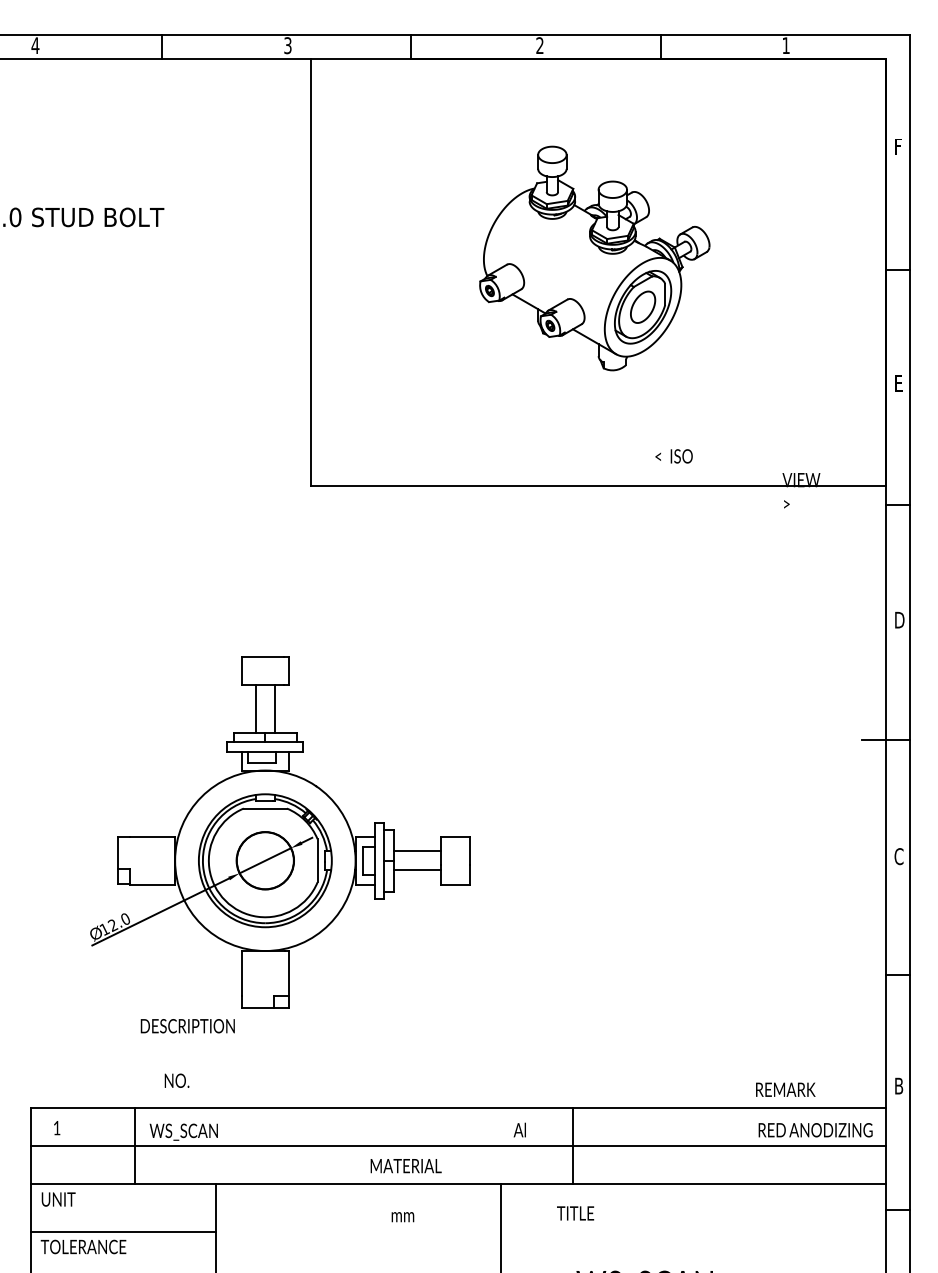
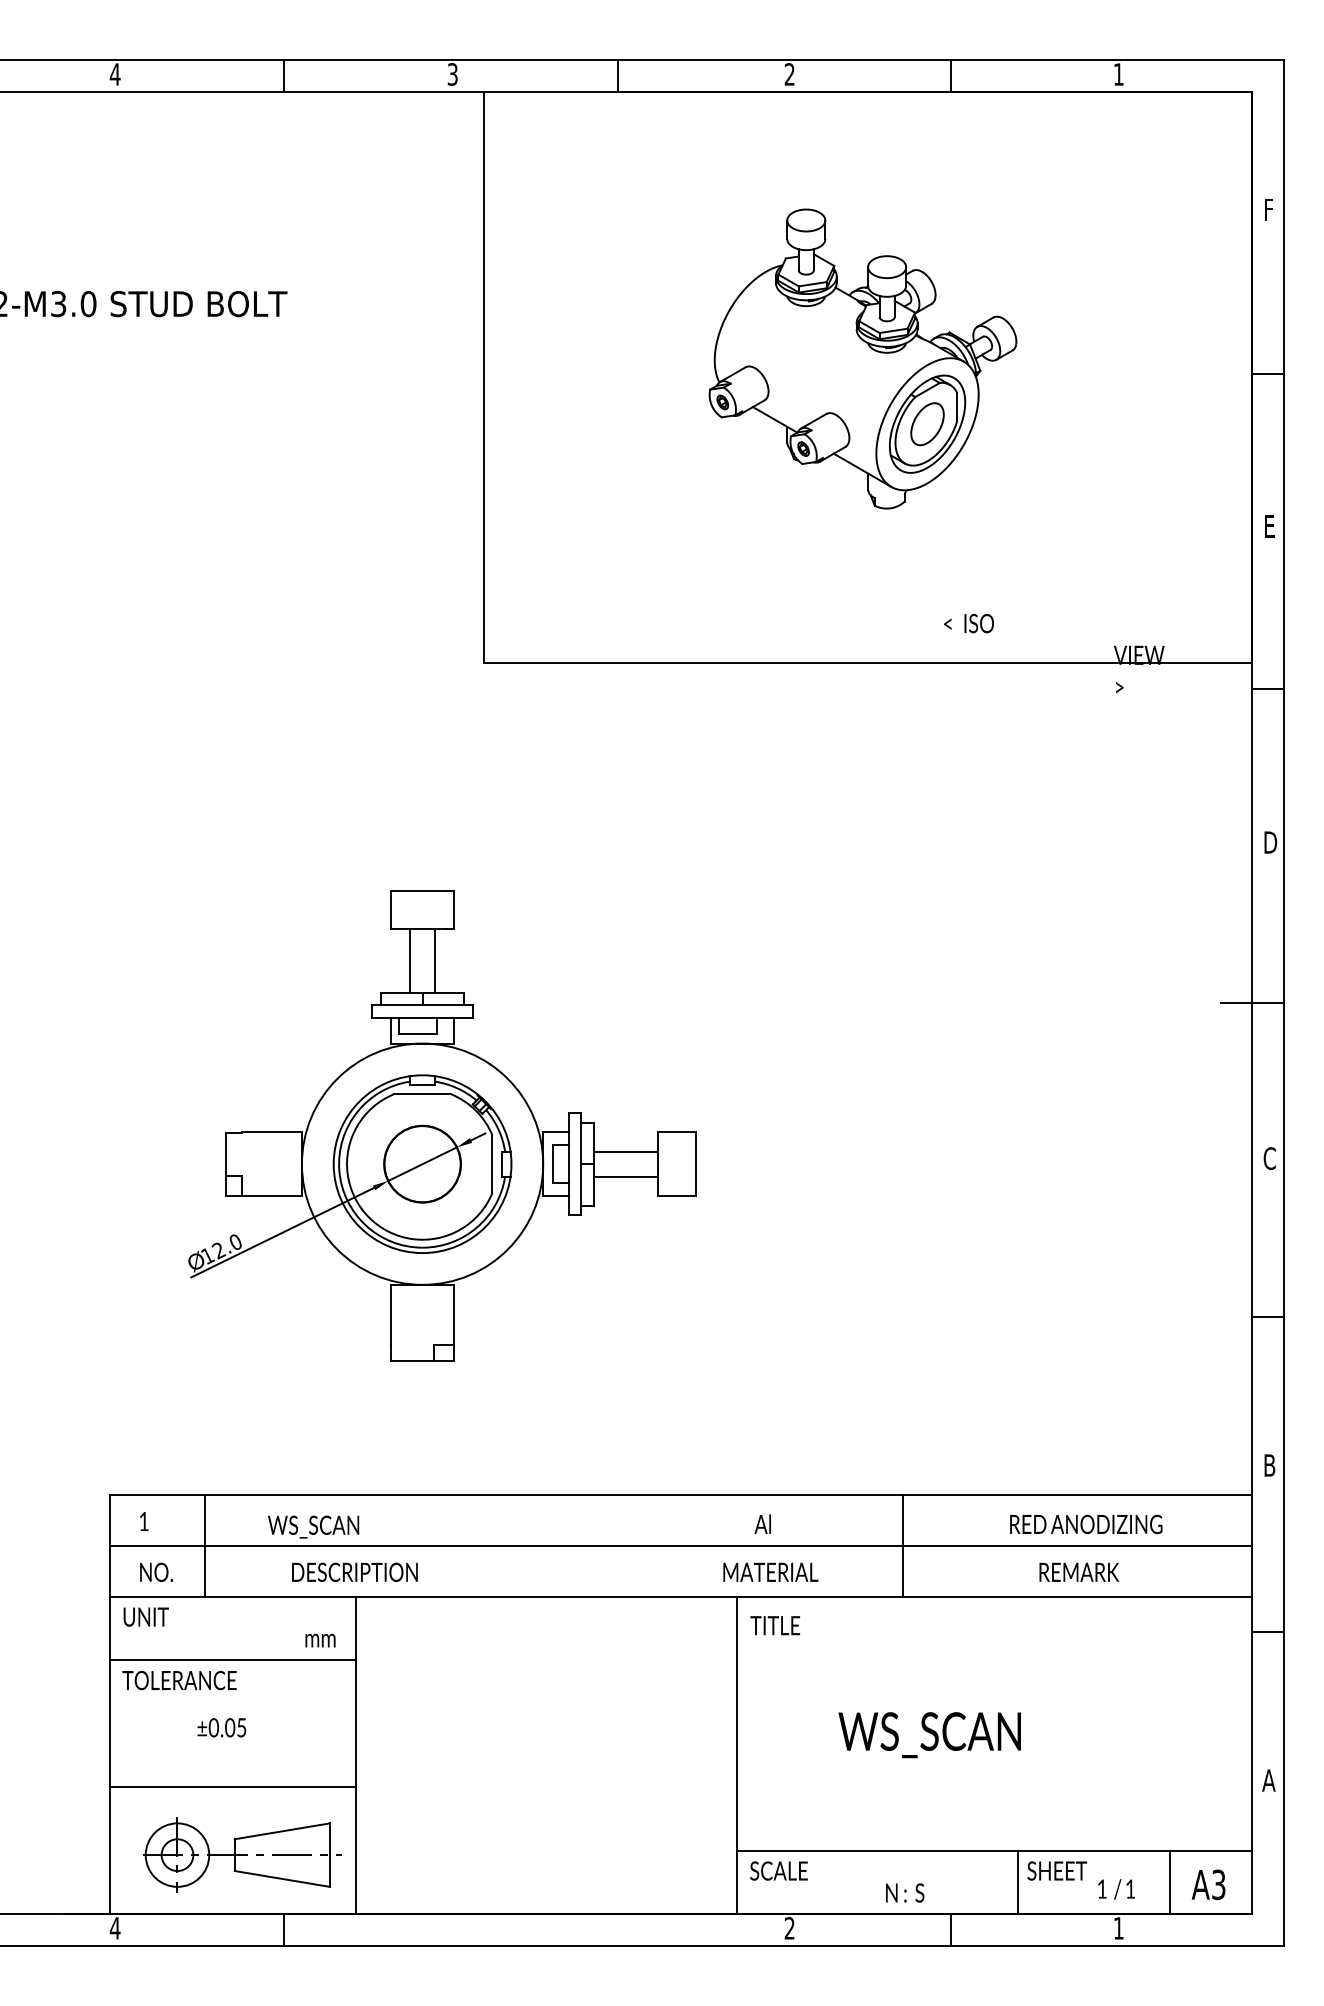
text: (187, 1025) -> (354, 1571), moved
text: (177, 1080) -> (156, 1571), moved
text: (785, 1089) -> (1079, 1571), moved
text: (815, 1130) -> (1086, 1524), moved
line: (135, 1145) -> (204, 1545), moved
line: (572, 1145) -> (903, 1545), moved
text: (405, 1165) -> (770, 1571), moved
text: (575, 1213) -> (775, 1625), moved
text: (402, 1217) -> (320, 1640), moved

